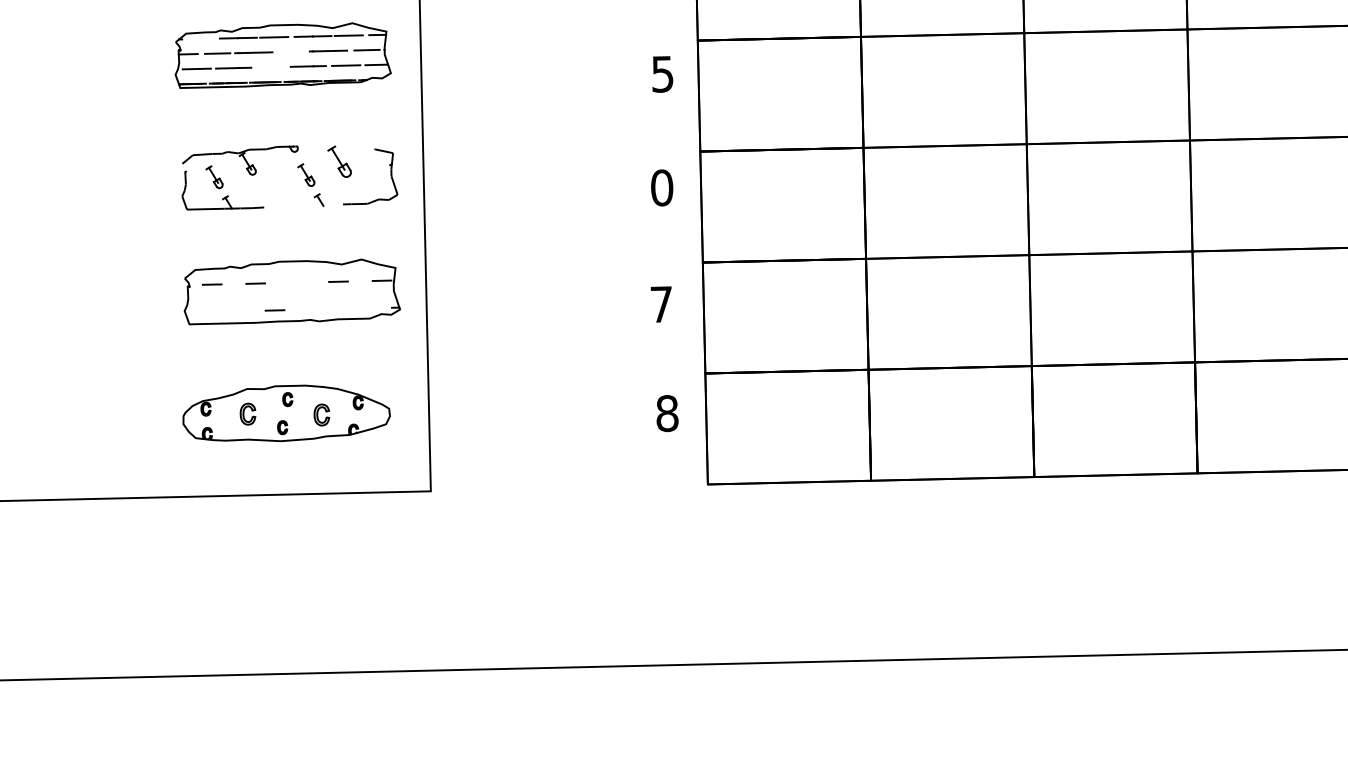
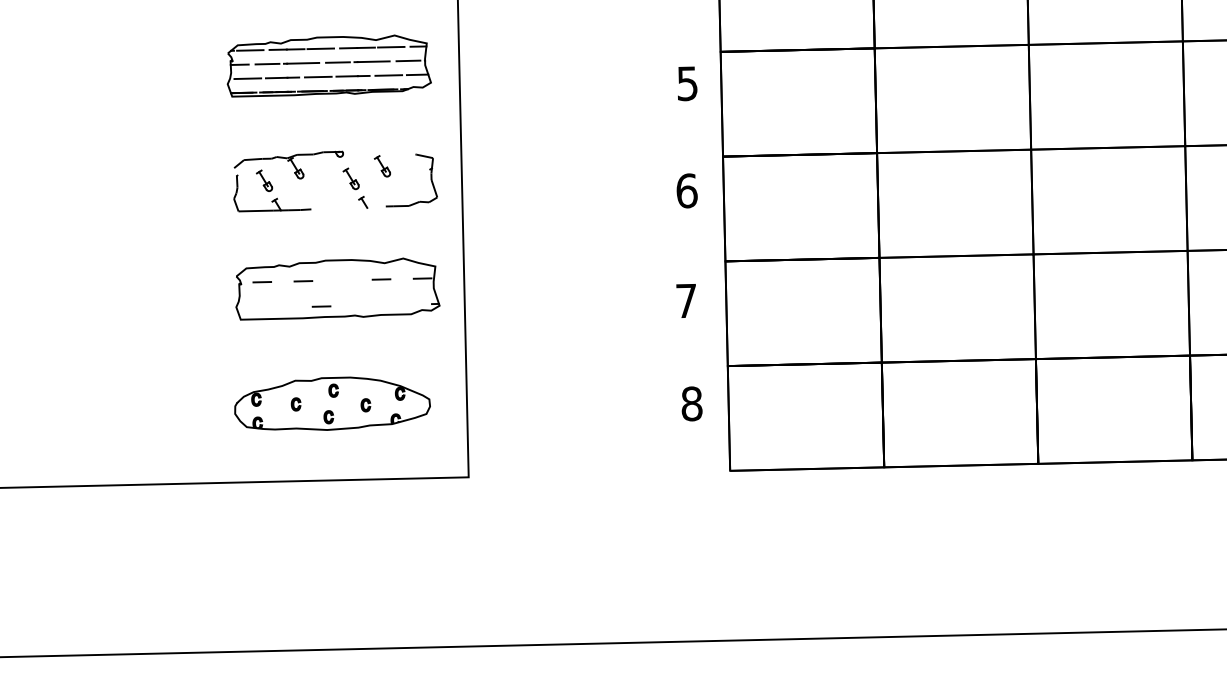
line: (199, 38) -> (250, 49), added
line: (291, 51) -> (337, 62), added
line: (271, 67) -> (318, 77), added
part: (339, 161) -> (382, 165), size x0.71
text: (662, 187) -> (687, 190), 0 -> 6
part: (247, 413) -> (295, 403), size x0.62
part: (321, 414) -> (365, 404), size x0.62

